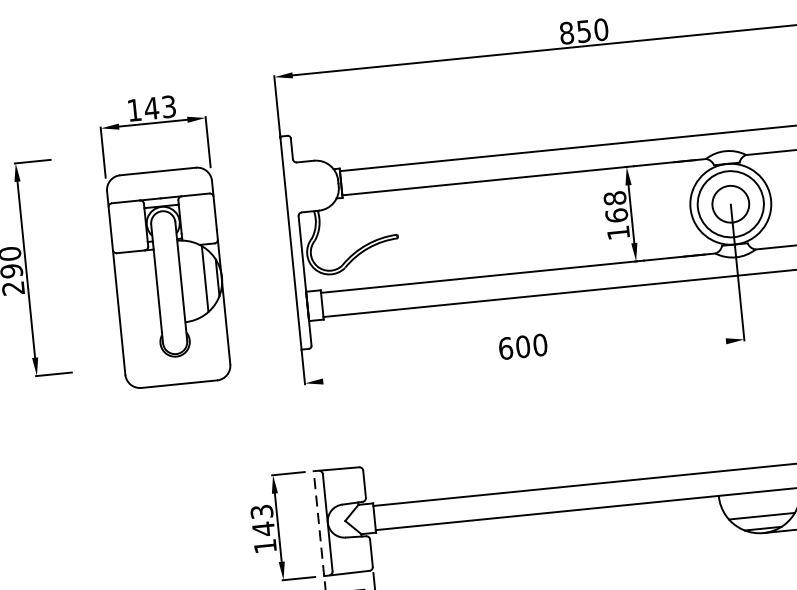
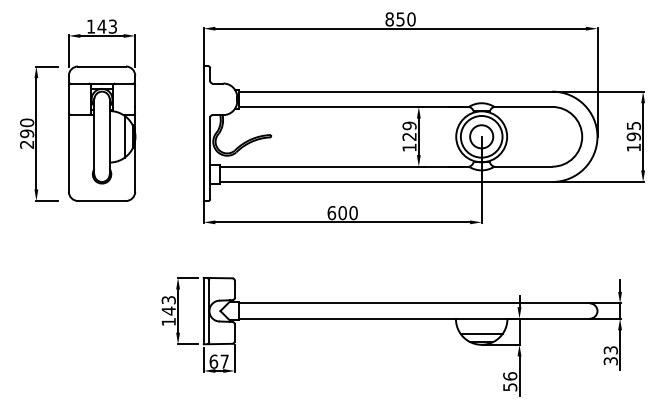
text: (615, 205) -> (409, 130), 168 -> 129
part: (165, 240) -> (102, 110), moved
line: (524, 361) -> (342, 222), added
line: (318, 522) -> (203, 310), dashed -> solid

